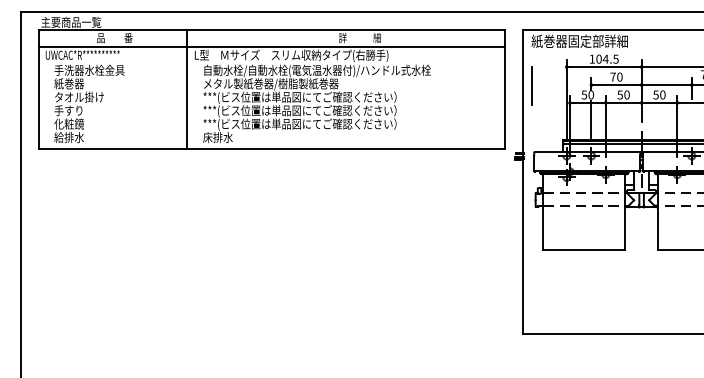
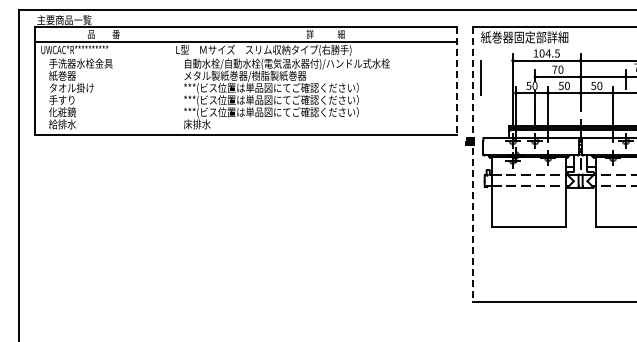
line: (187, 89) -> (169, 80), removed
line: (504, 90) -> (456, 81), solid -> dashed
line: (522, 181) -> (472, 164), solid -> dashed

